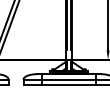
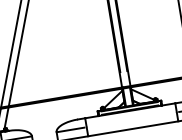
line: (68, 79) -> (130, 119), removed

